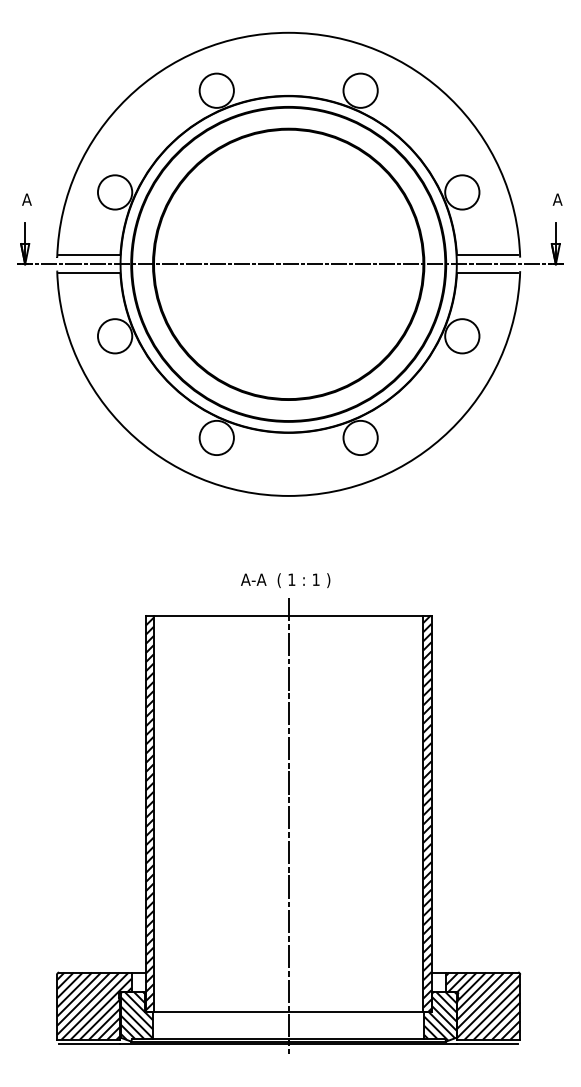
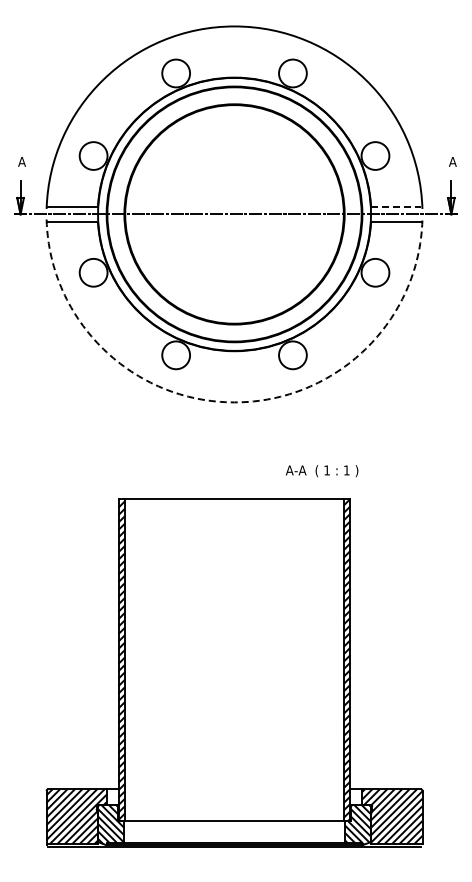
line: (486, 255) -> (395, 207), solid -> dashed
arc: (288, 496) -> (234, 402), solid -> dashed
text: (286, 581) -> (322, 471), moved
line: (288, 826) -> (234, 670), removed

